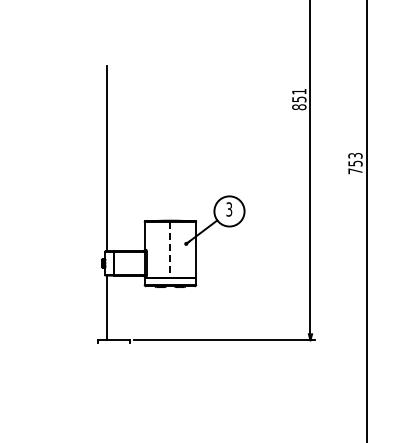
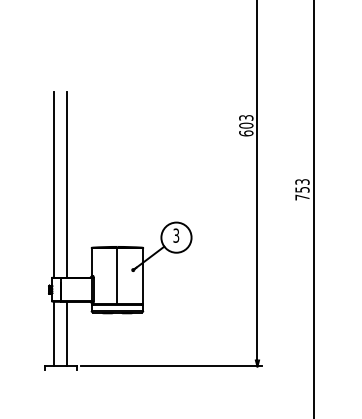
text: (299, 99) -> (246, 125), 851 -> 603
line: (120, 158) -> (67, 184), added
line: (170, 250) -> (117, 276), dashed -> solid
line: (120, 307) -> (67, 333), added

